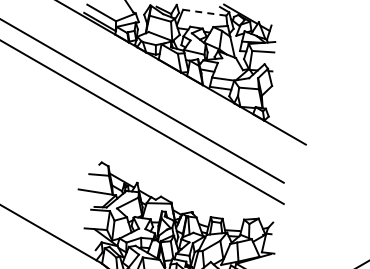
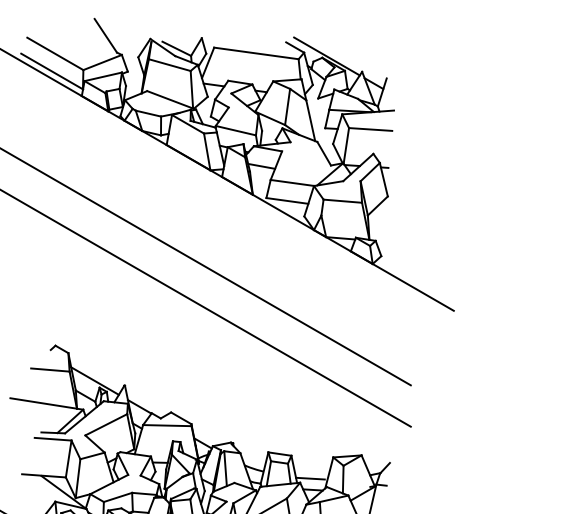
line: (204, 12) -> (255, 52), dashed -> solid

